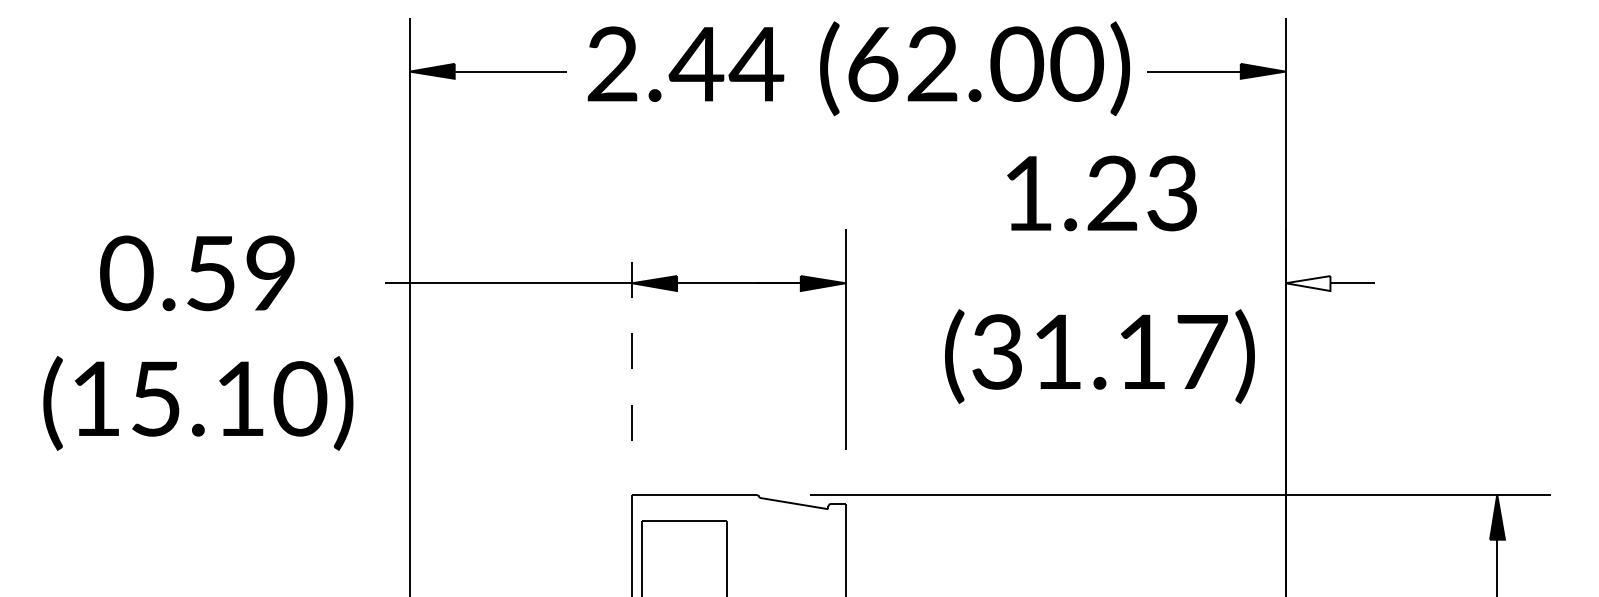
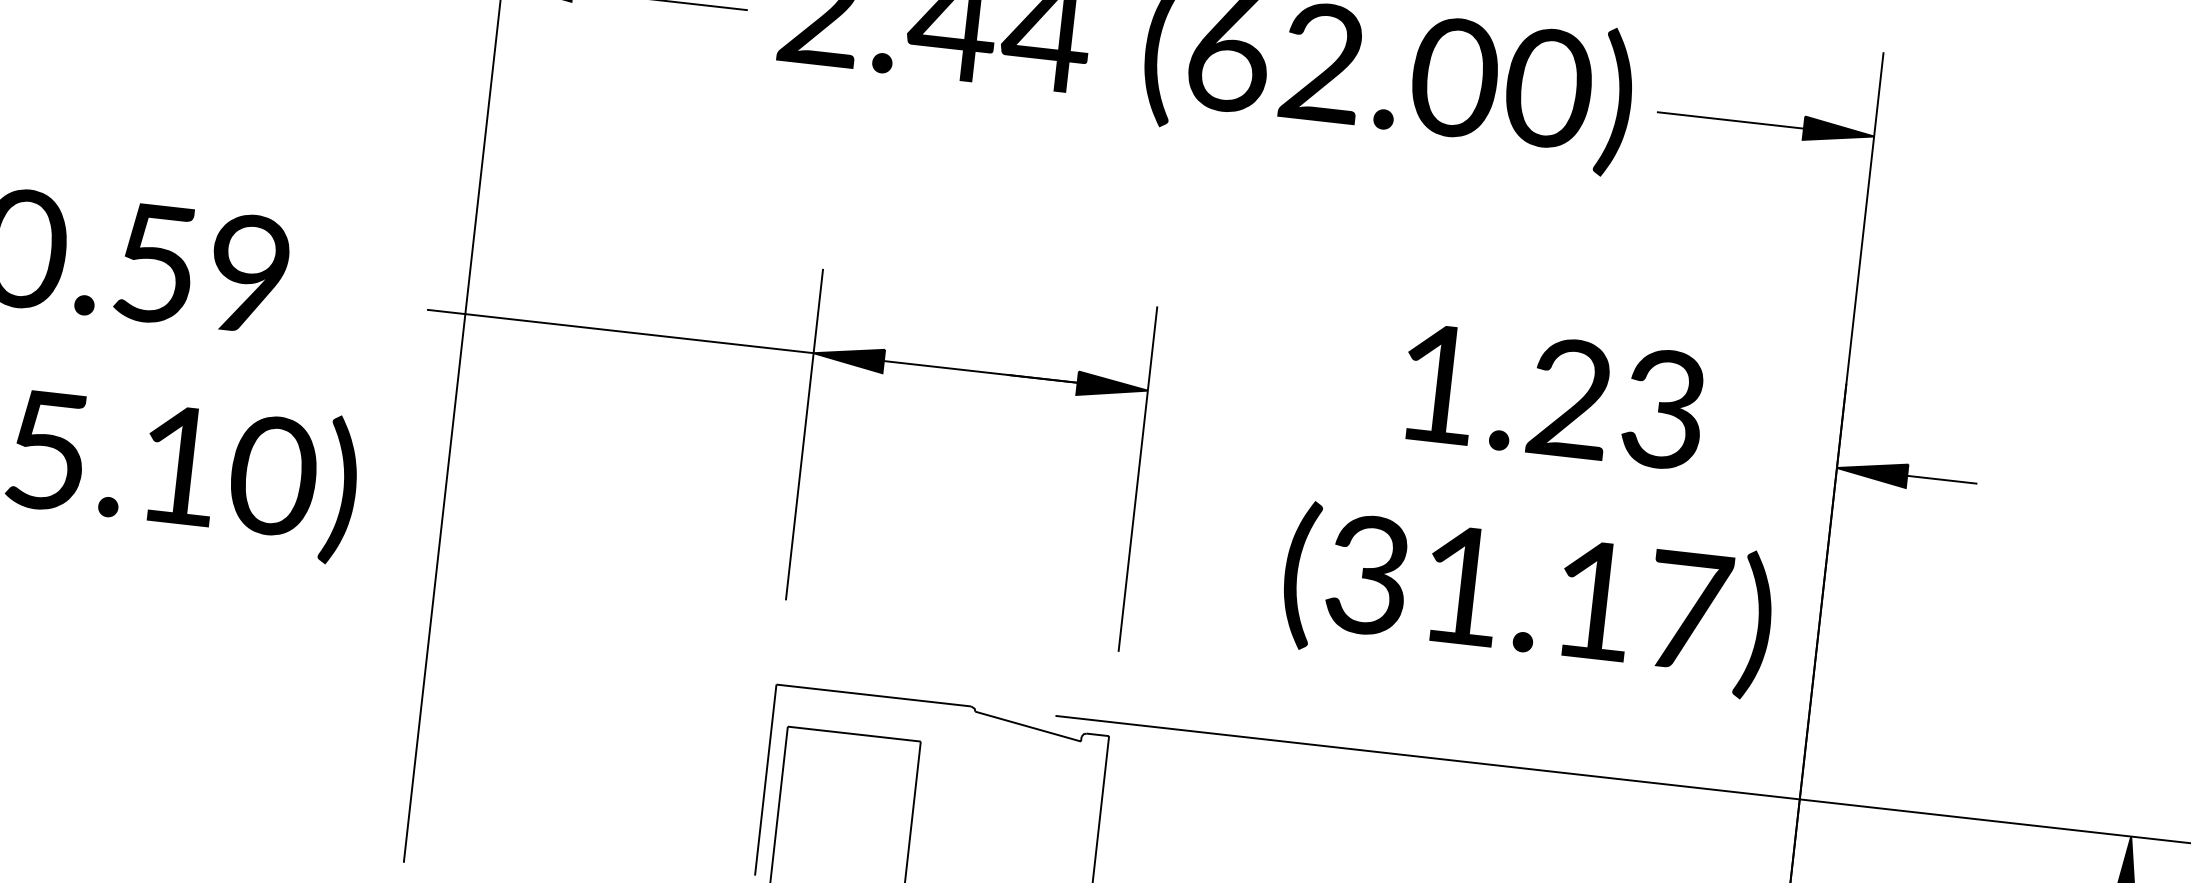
text: (1101, 193) -> (1552, 396), moved
fill: (1307, 283) -> (1871, 472), added
line: (632, 335) -> (804, 435), dashed -> solid
text: (1099, 356) -> (1526, 600), moved

